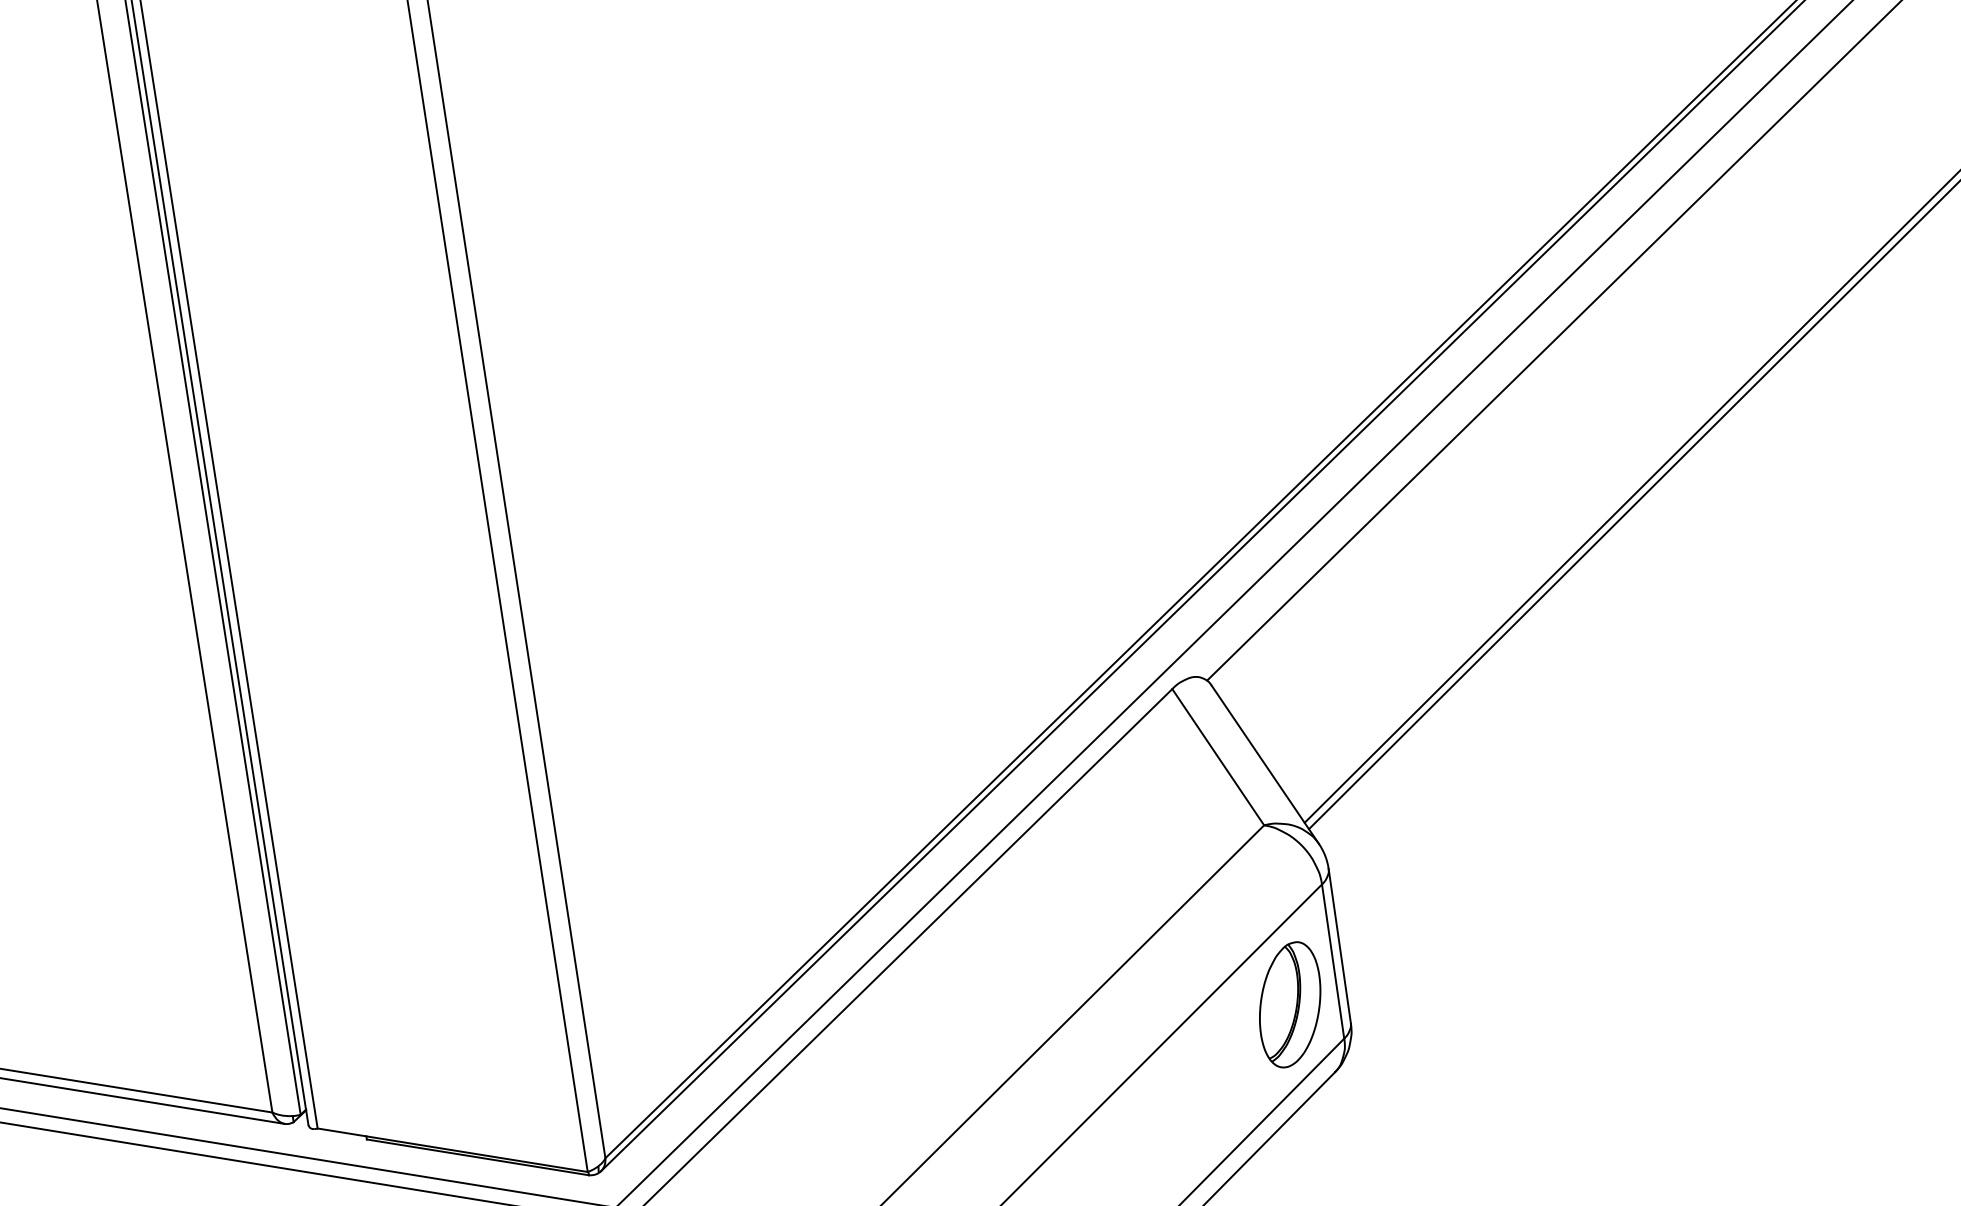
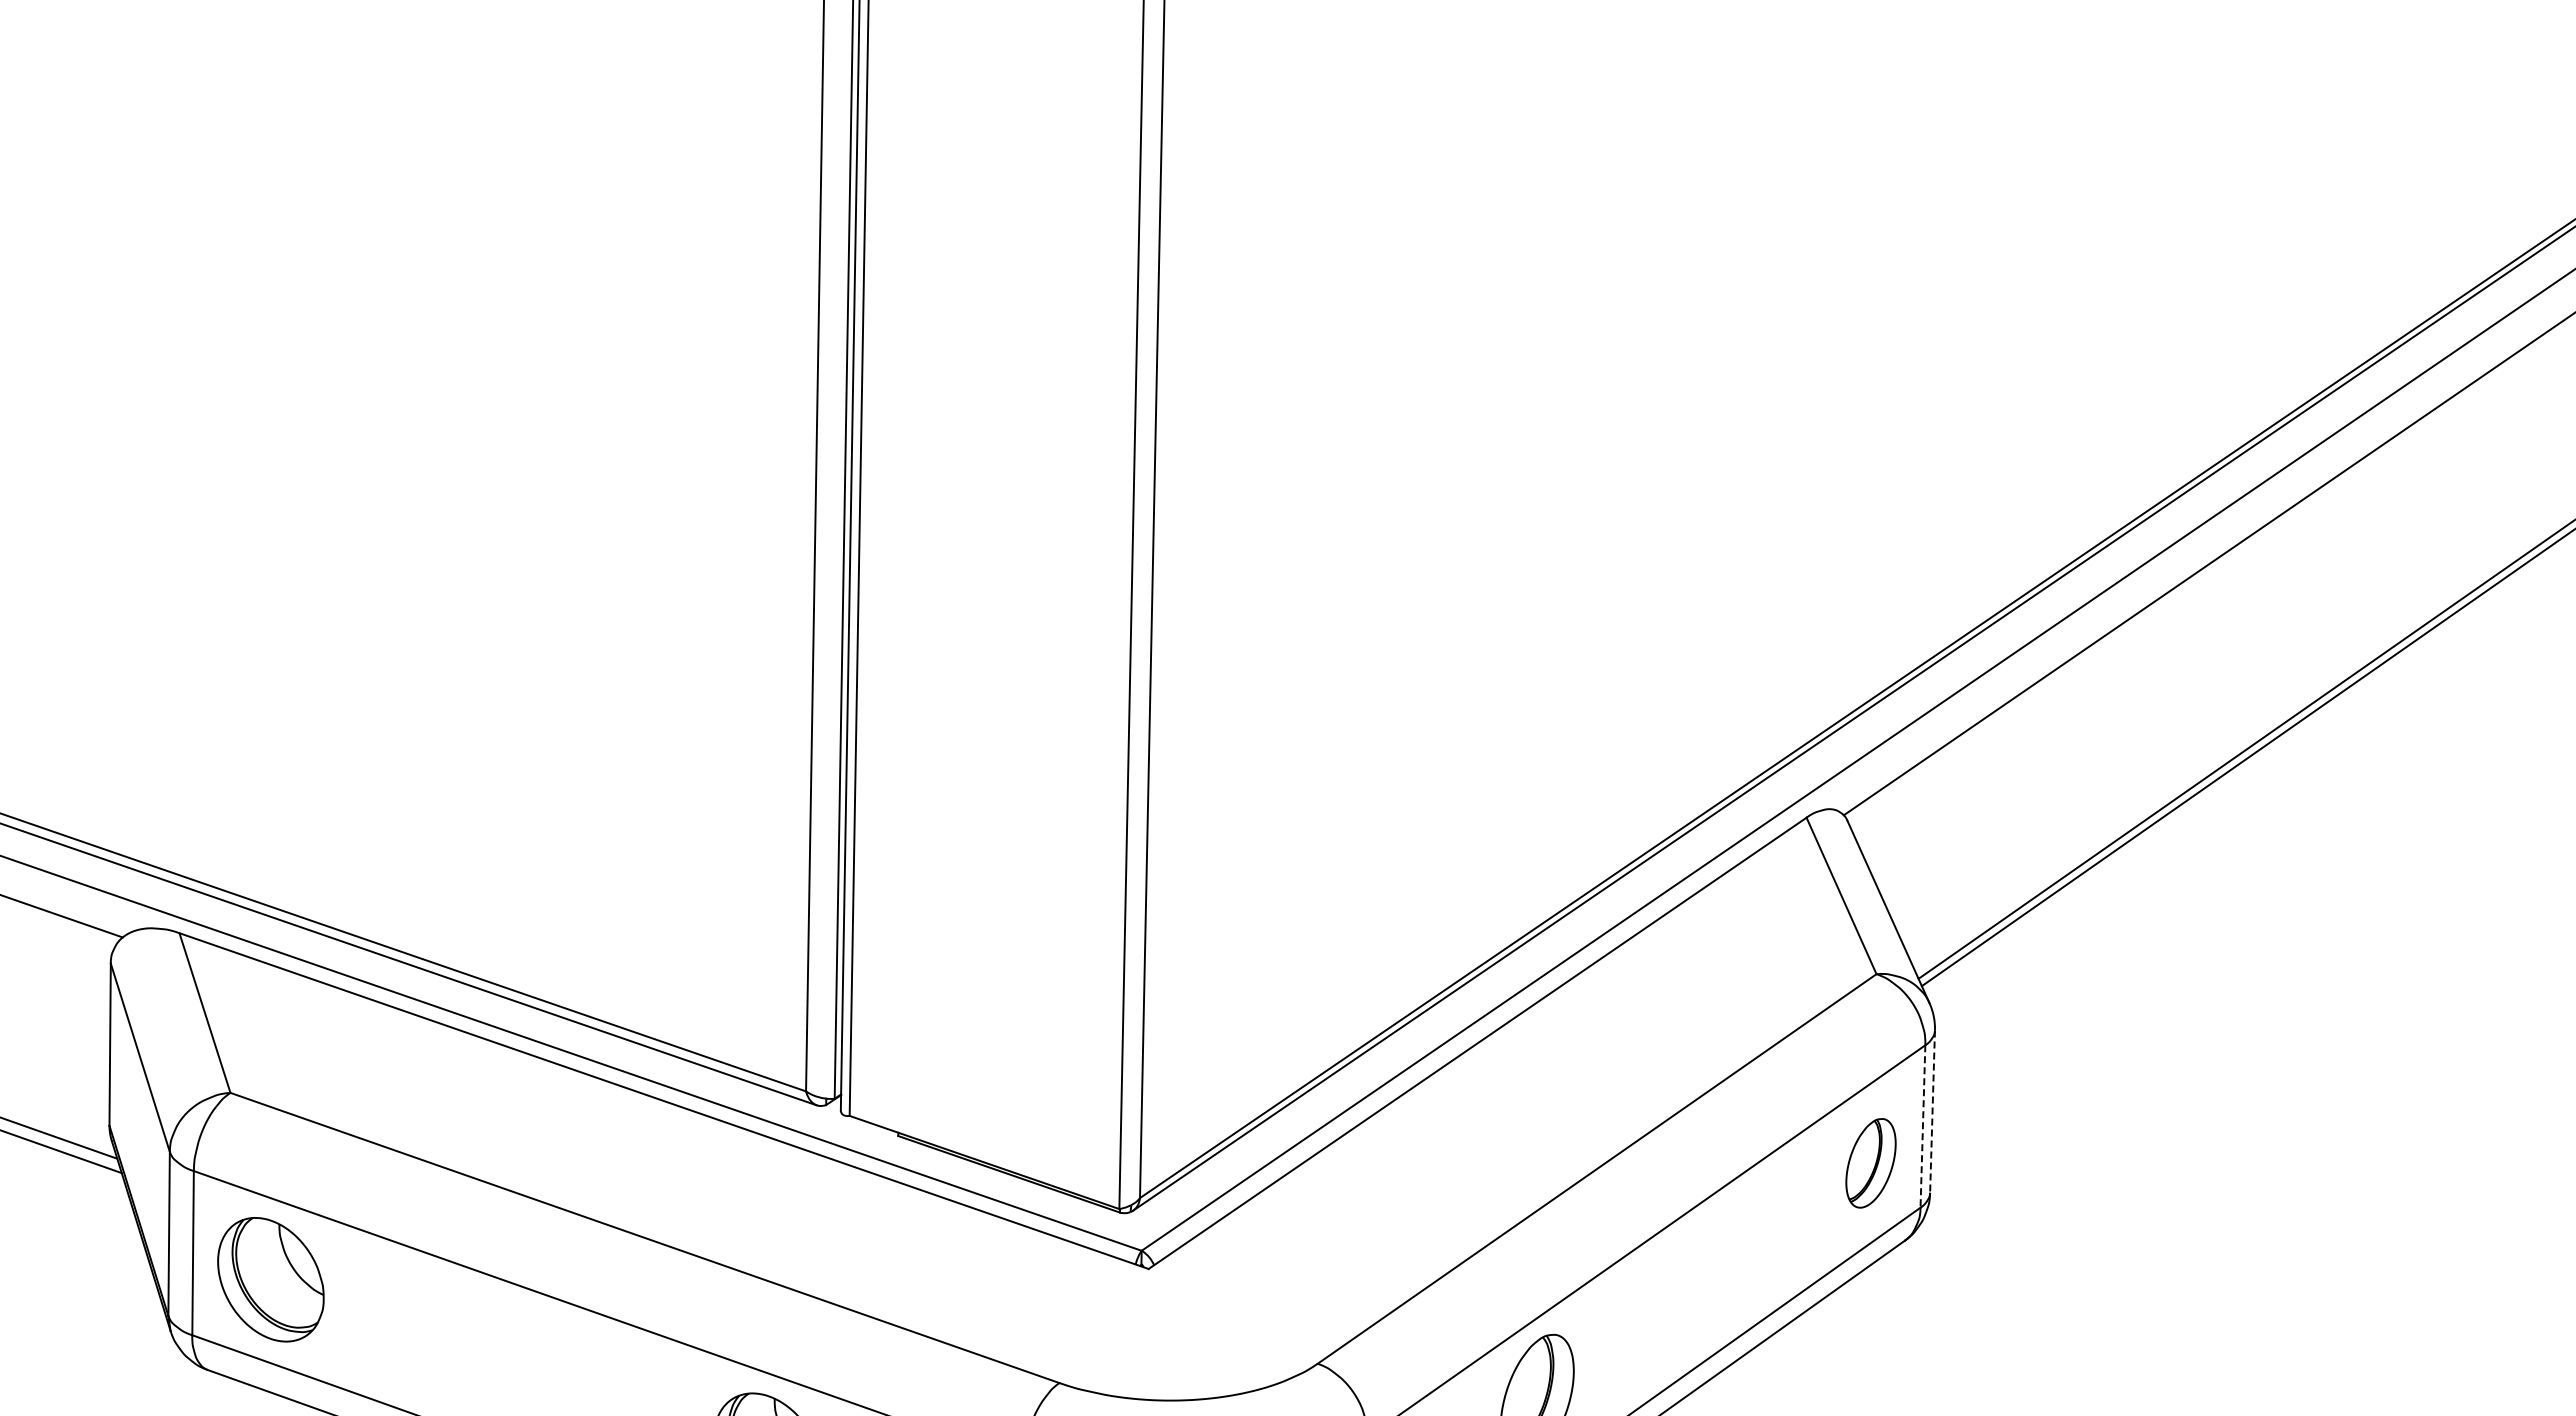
line: (1339, 946) -> (1932, 1112), solid -> dashed
line: (1332, 961) -> (1922, 1126), solid -> dashed
part: (1289, 1005) -> (1870, 1163), size x0.7

